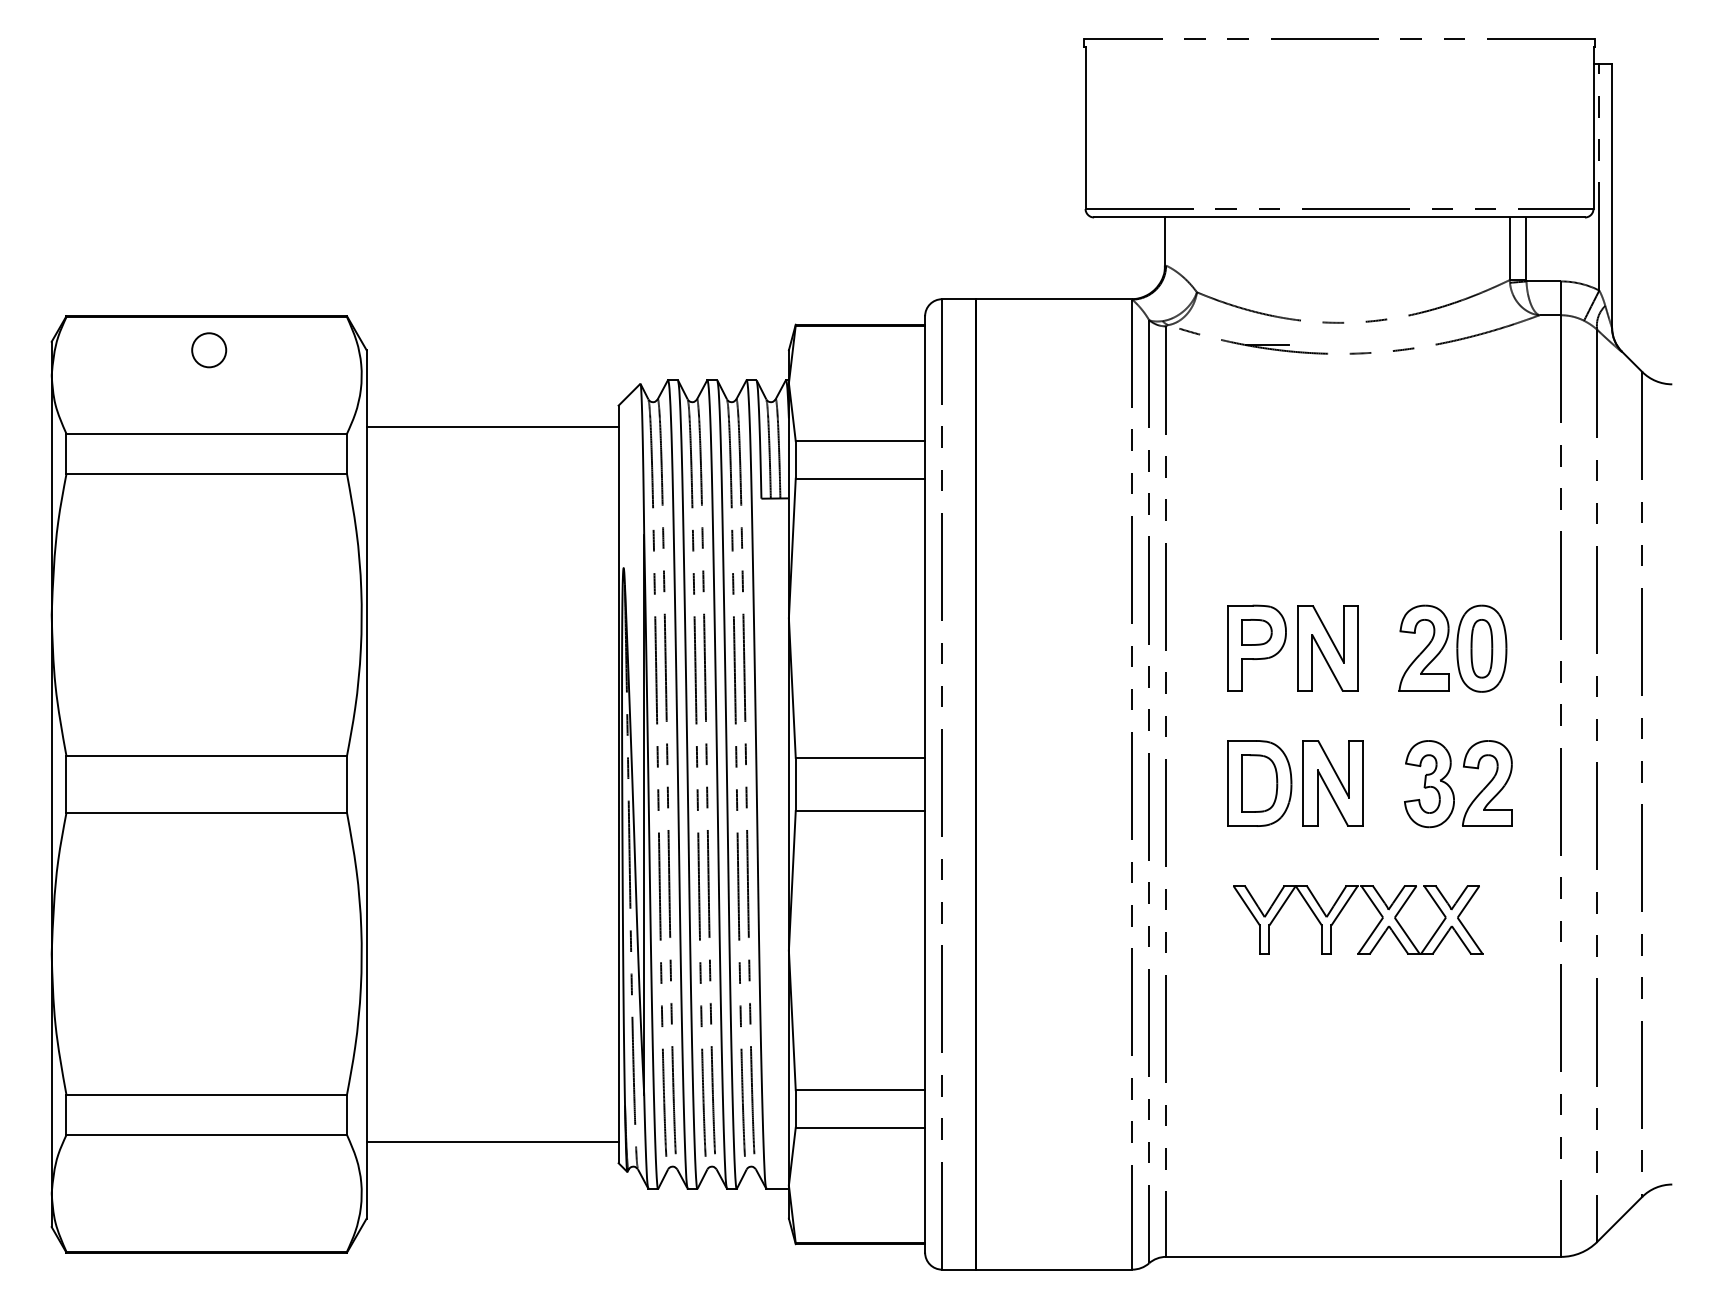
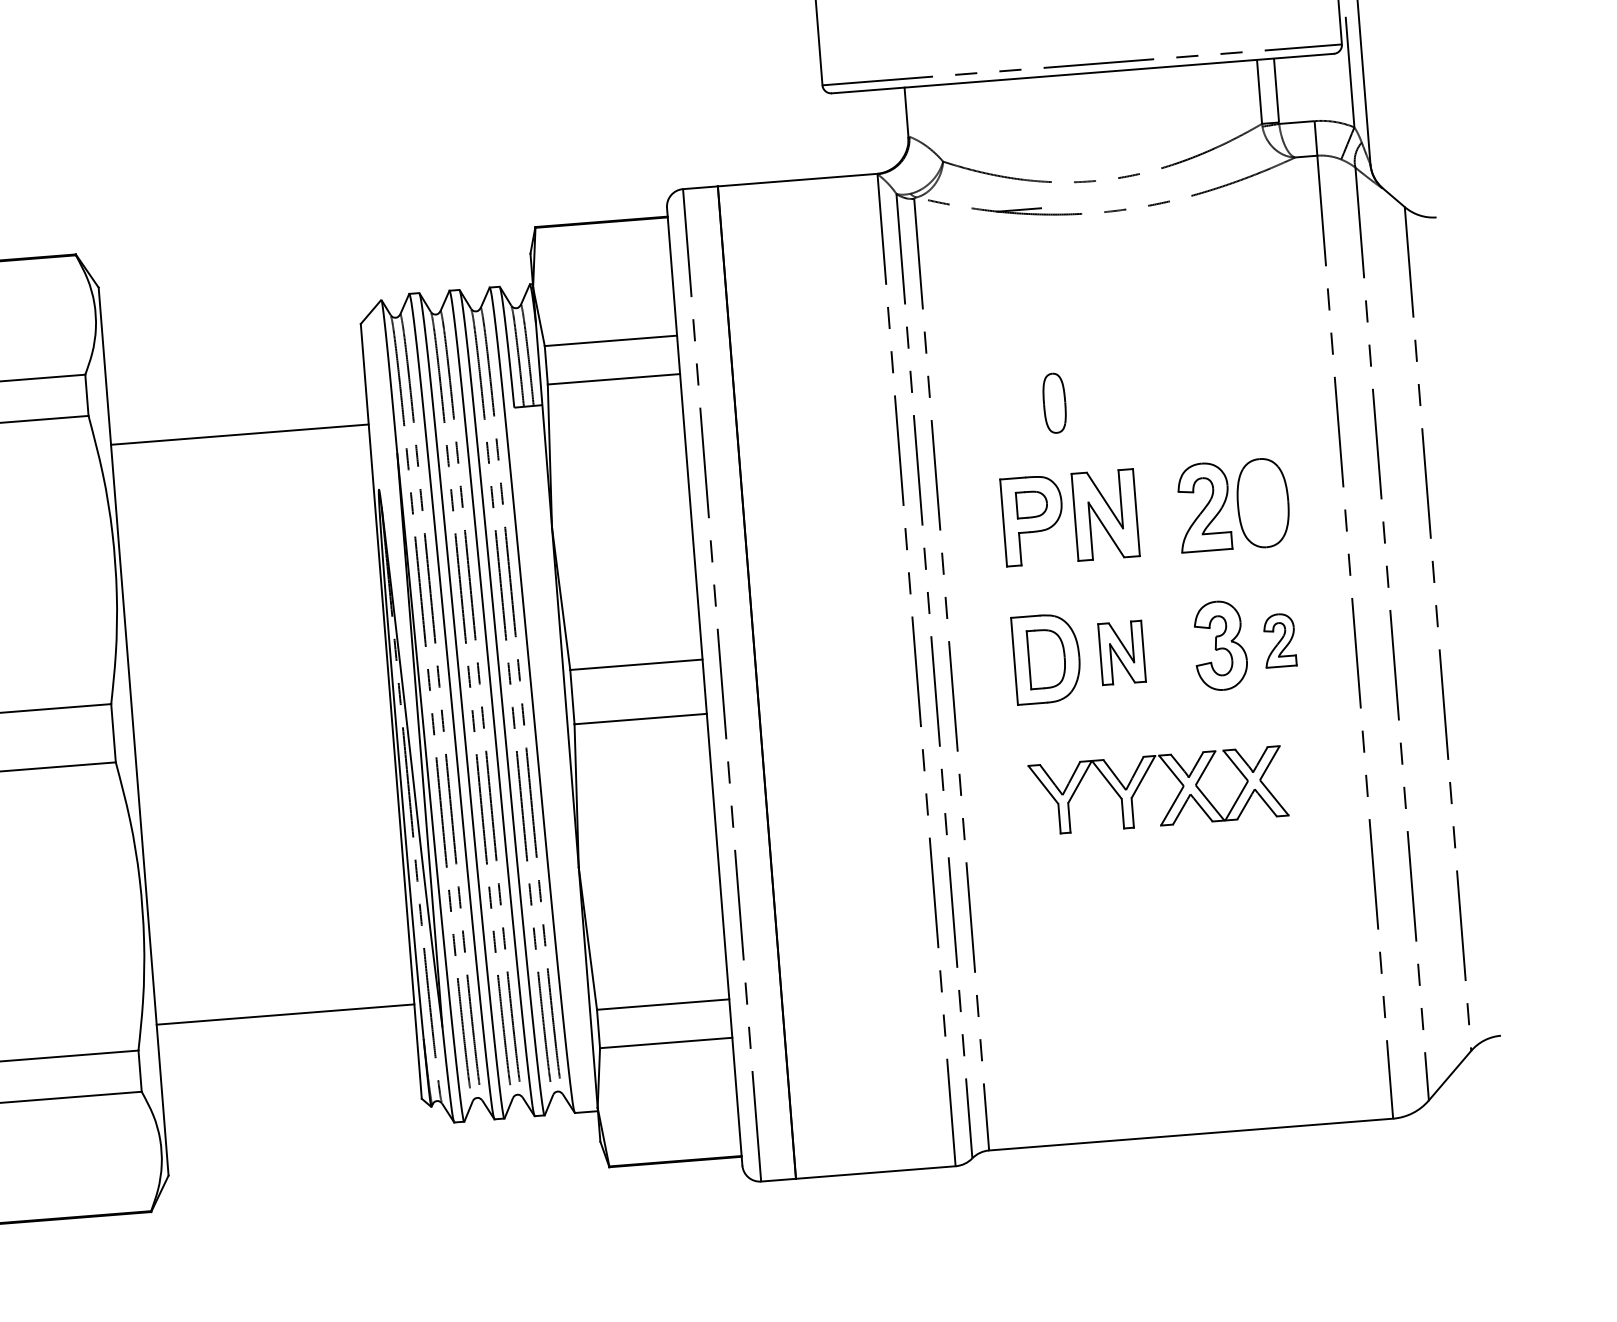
line: (492, 426) -> (239, 434), moved
part: (1481, 648) -> (1054, 403), moved
part: (1332, 783) -> (1121, 652), size x0.7
part: (1487, 783) -> (1279, 640), size x0.6
line: (492, 1141) -> (285, 1014), moved

